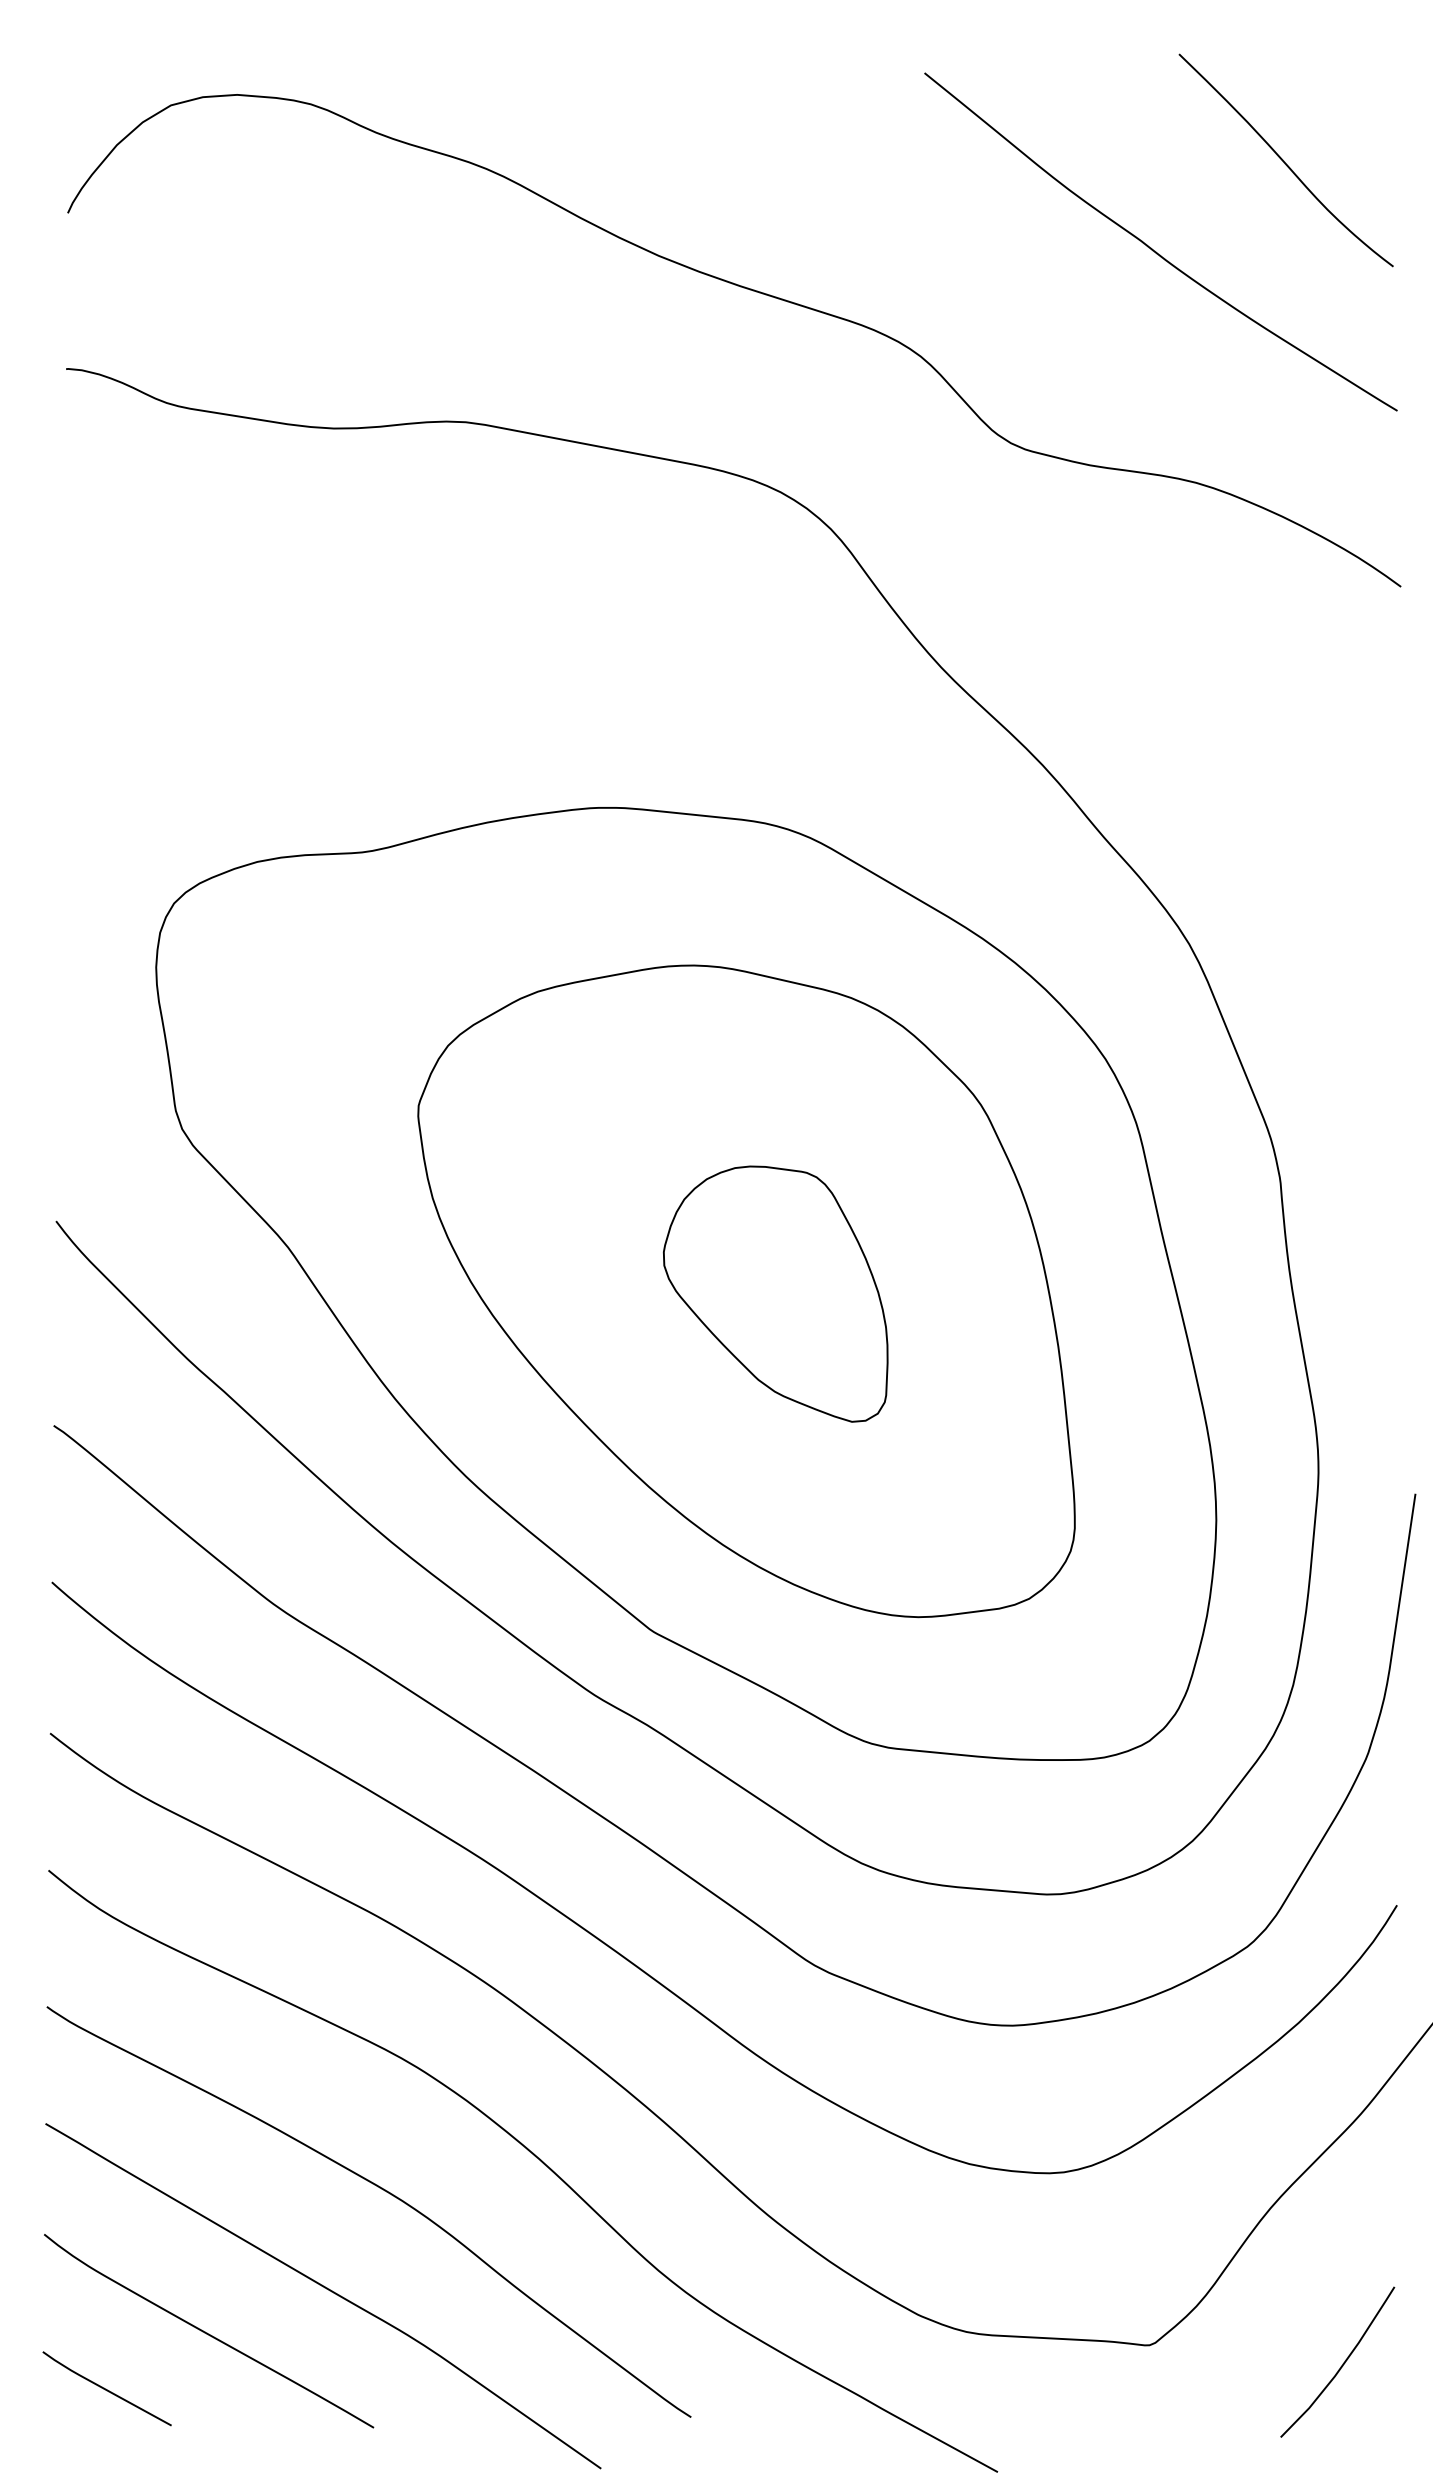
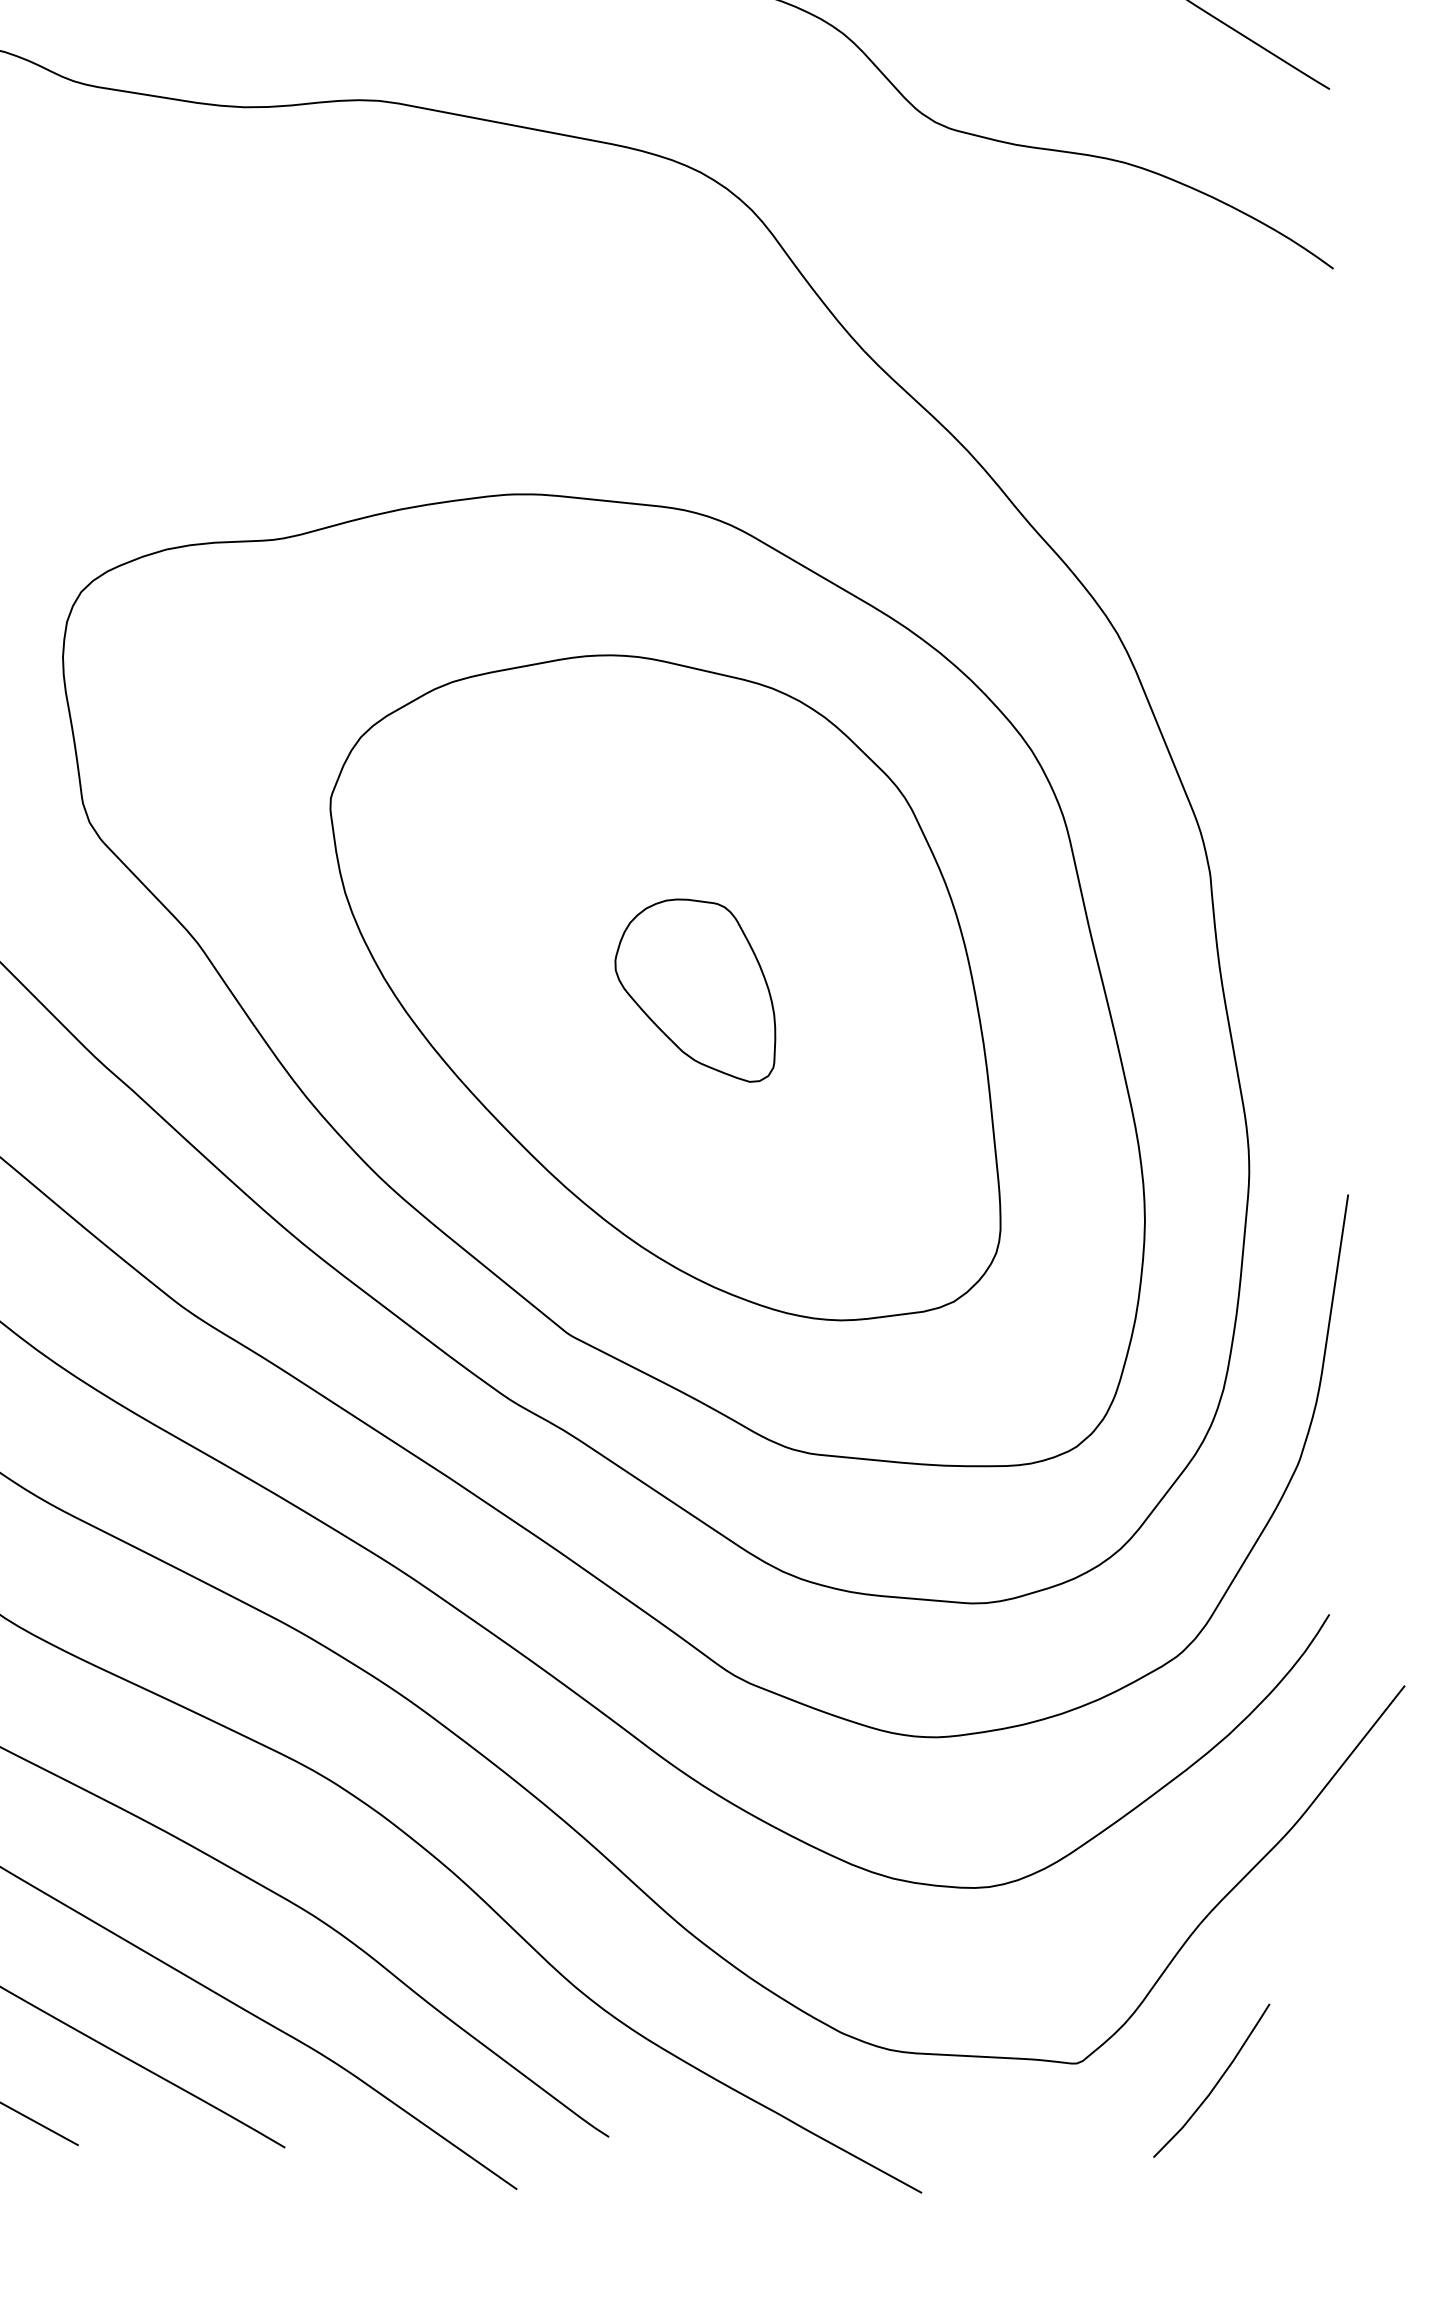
part: (775, 1293) -> (695, 990), size x0.7
curve: (1342, 2363) -> (1216, 2082), moved

